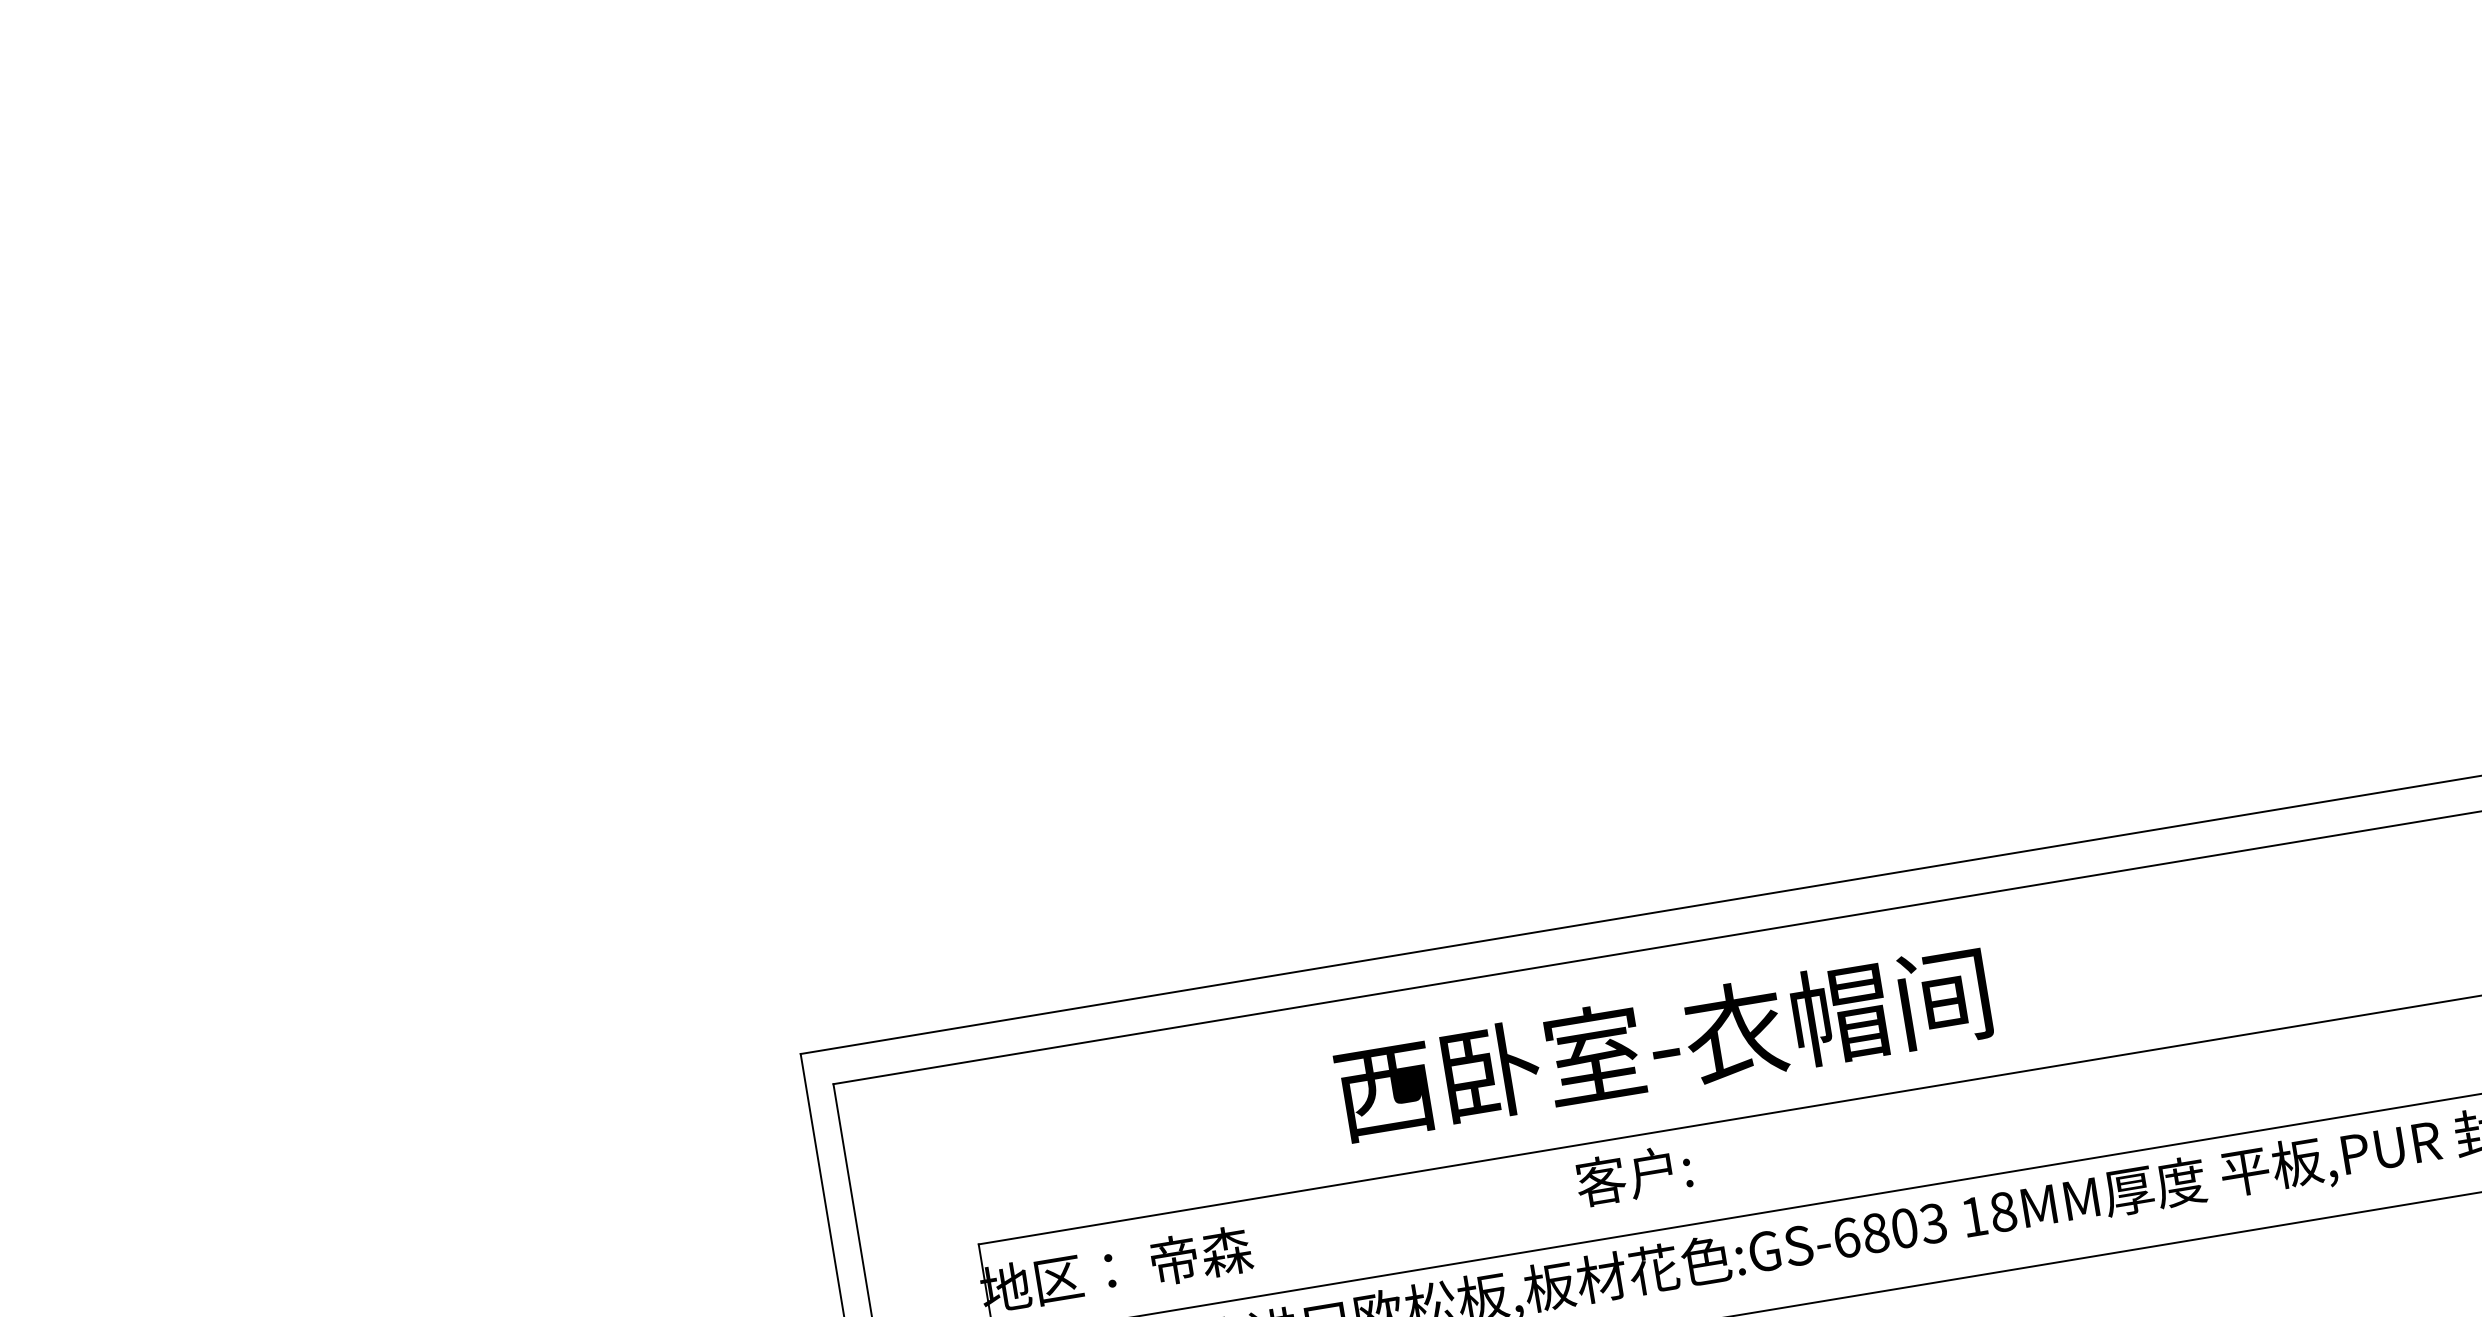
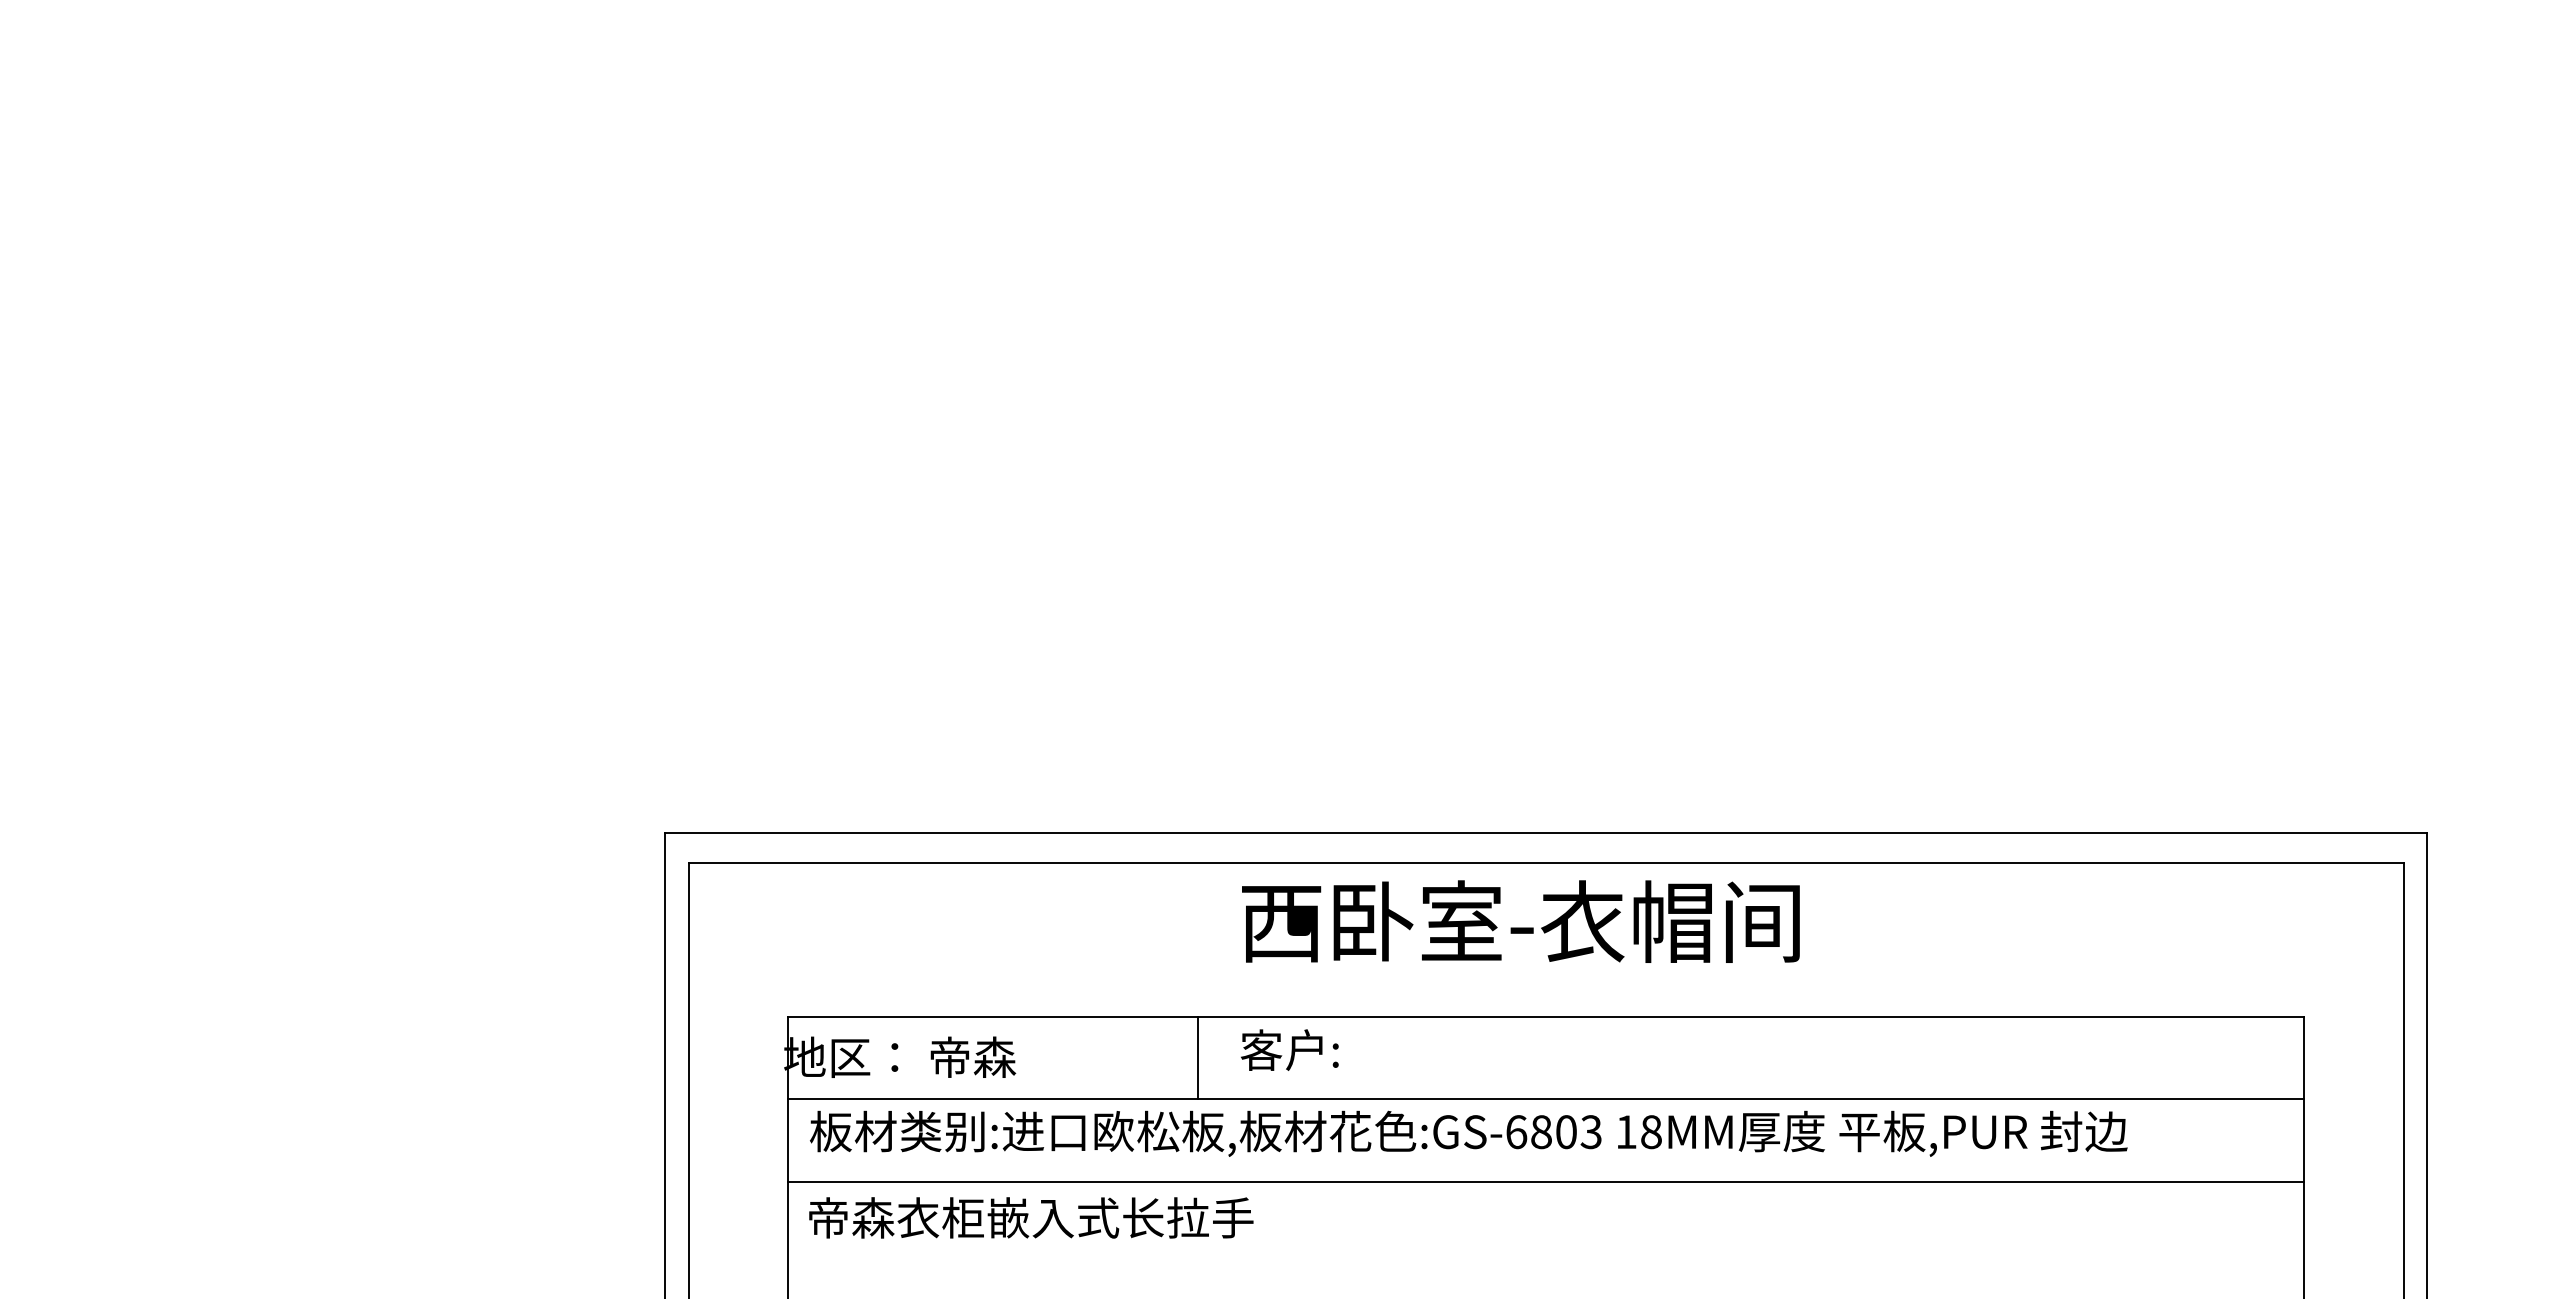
text: (1662, 1043) -> (1520, 921), moved
text: (1633, 1174) -> (1289, 1049), moved
line: (1463, 1213) -> (1198, 1058), added

